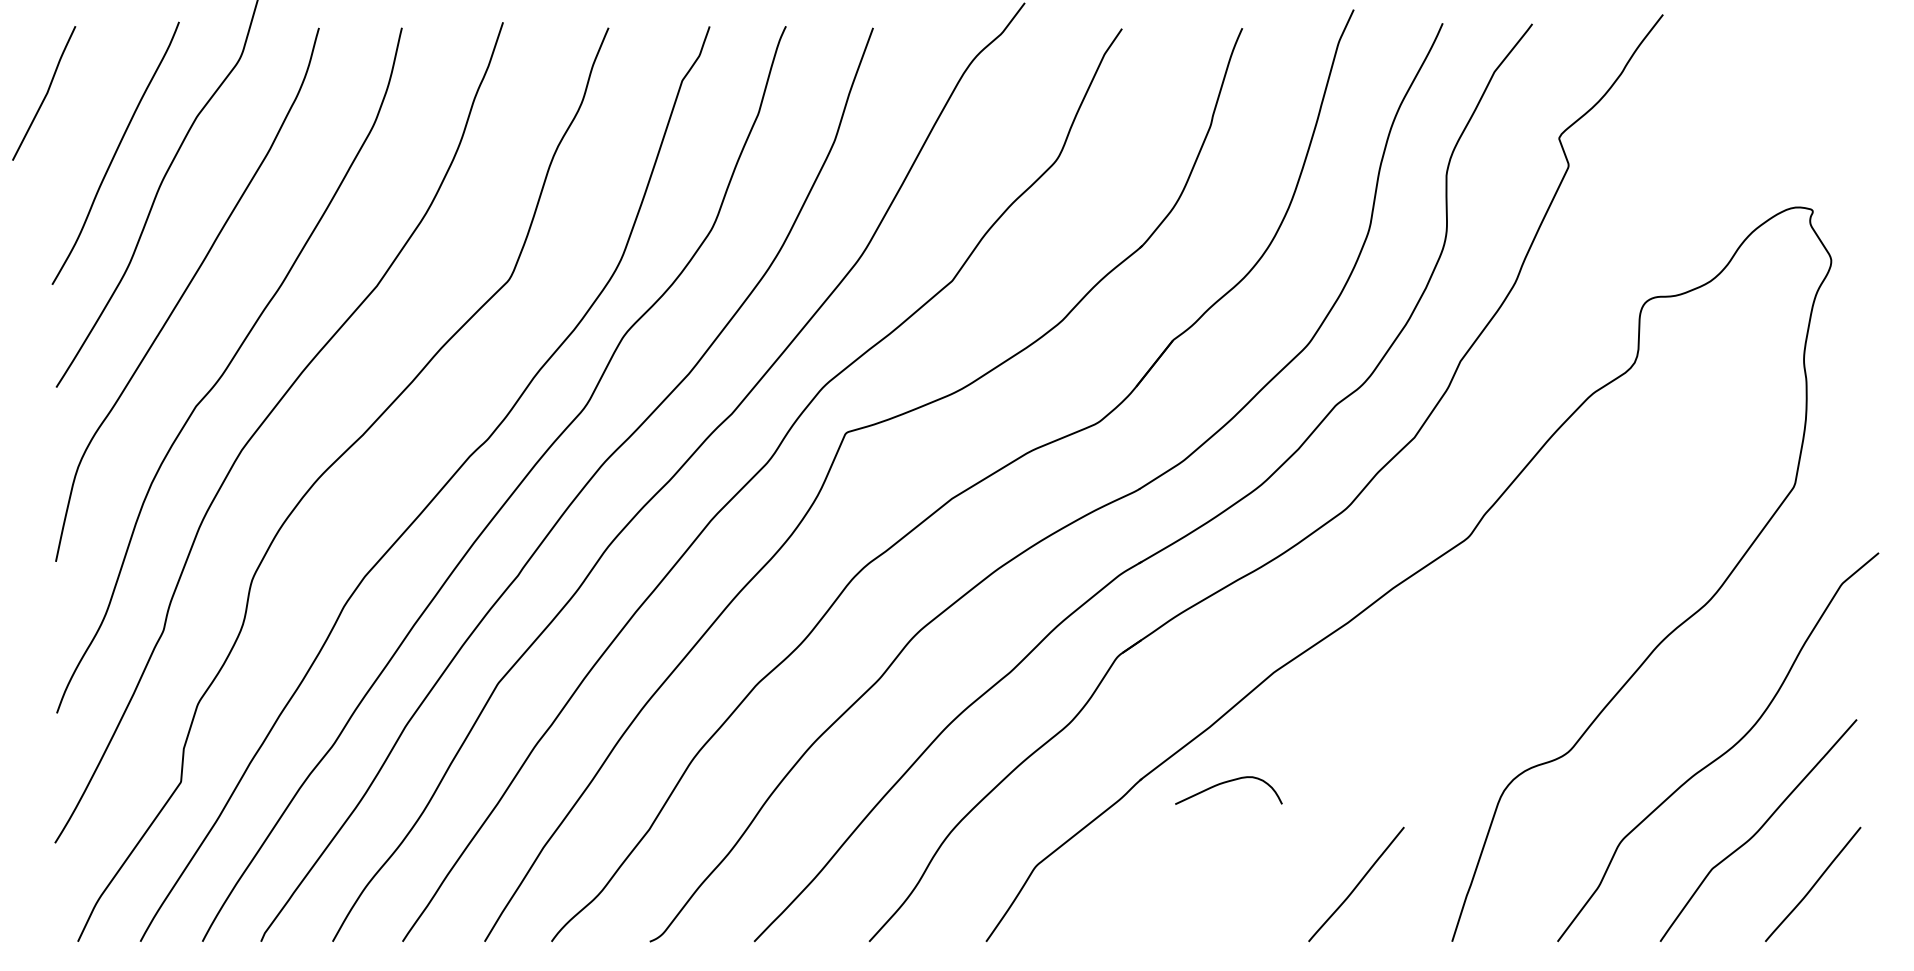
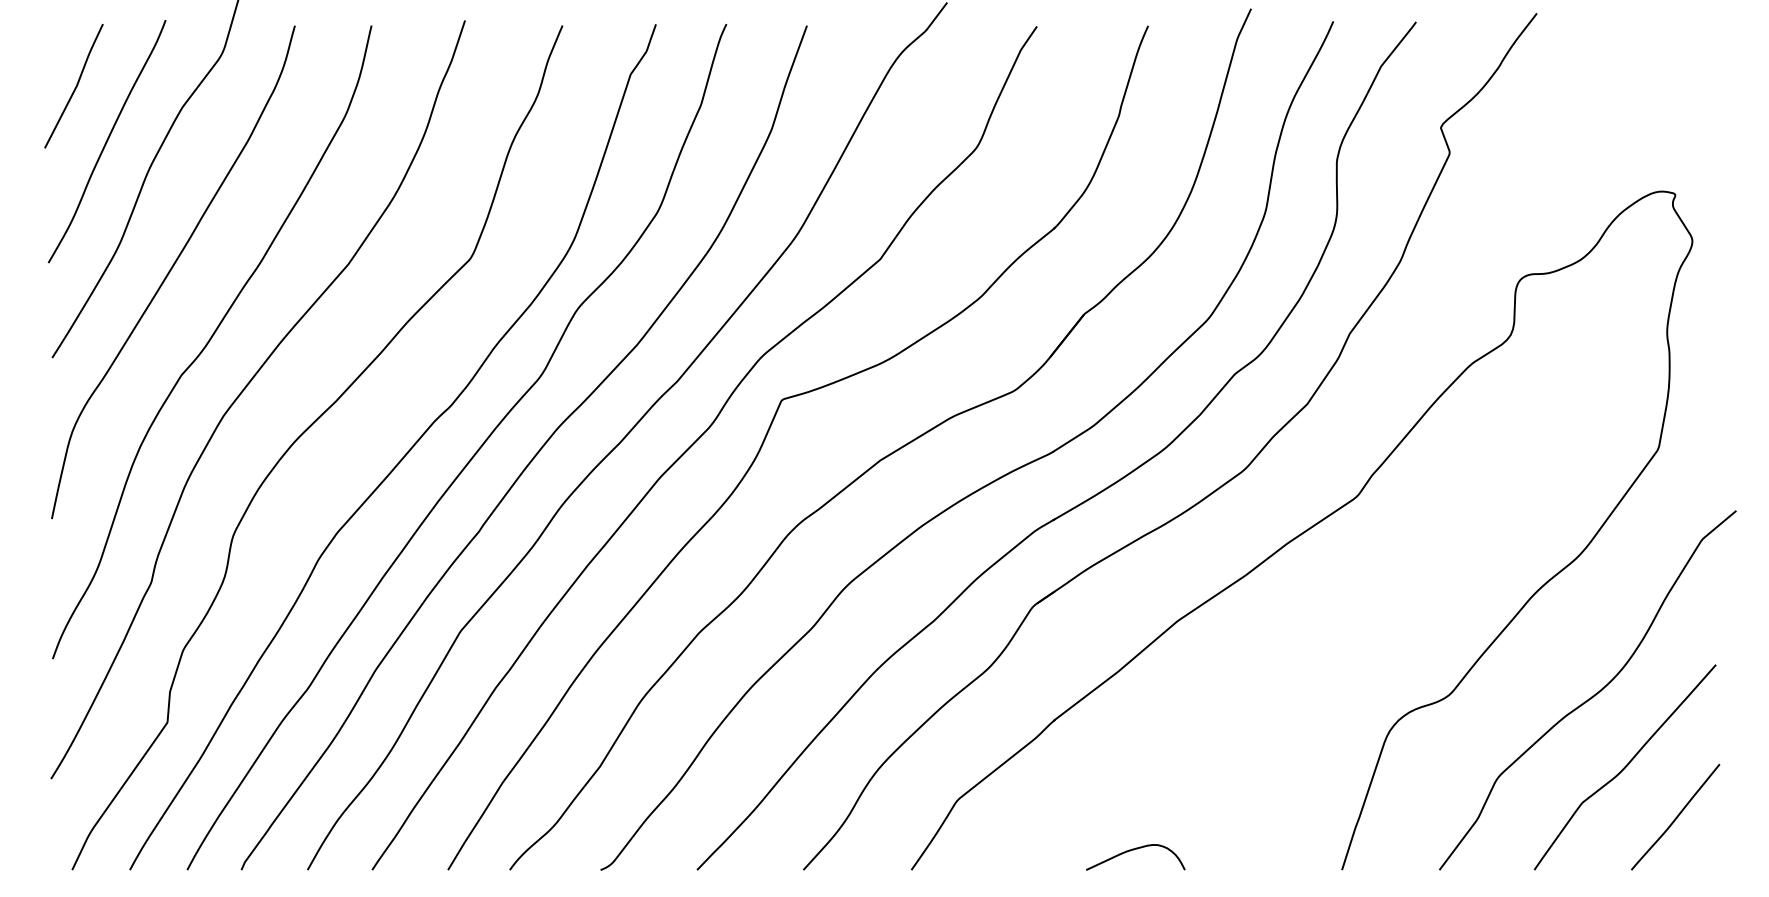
curve: (45, 93) -> (75, 86), moved
curve: (1227, 783) -> (1134, 850), moved
curve: (1356, 884) -> (1253, 817), removed

